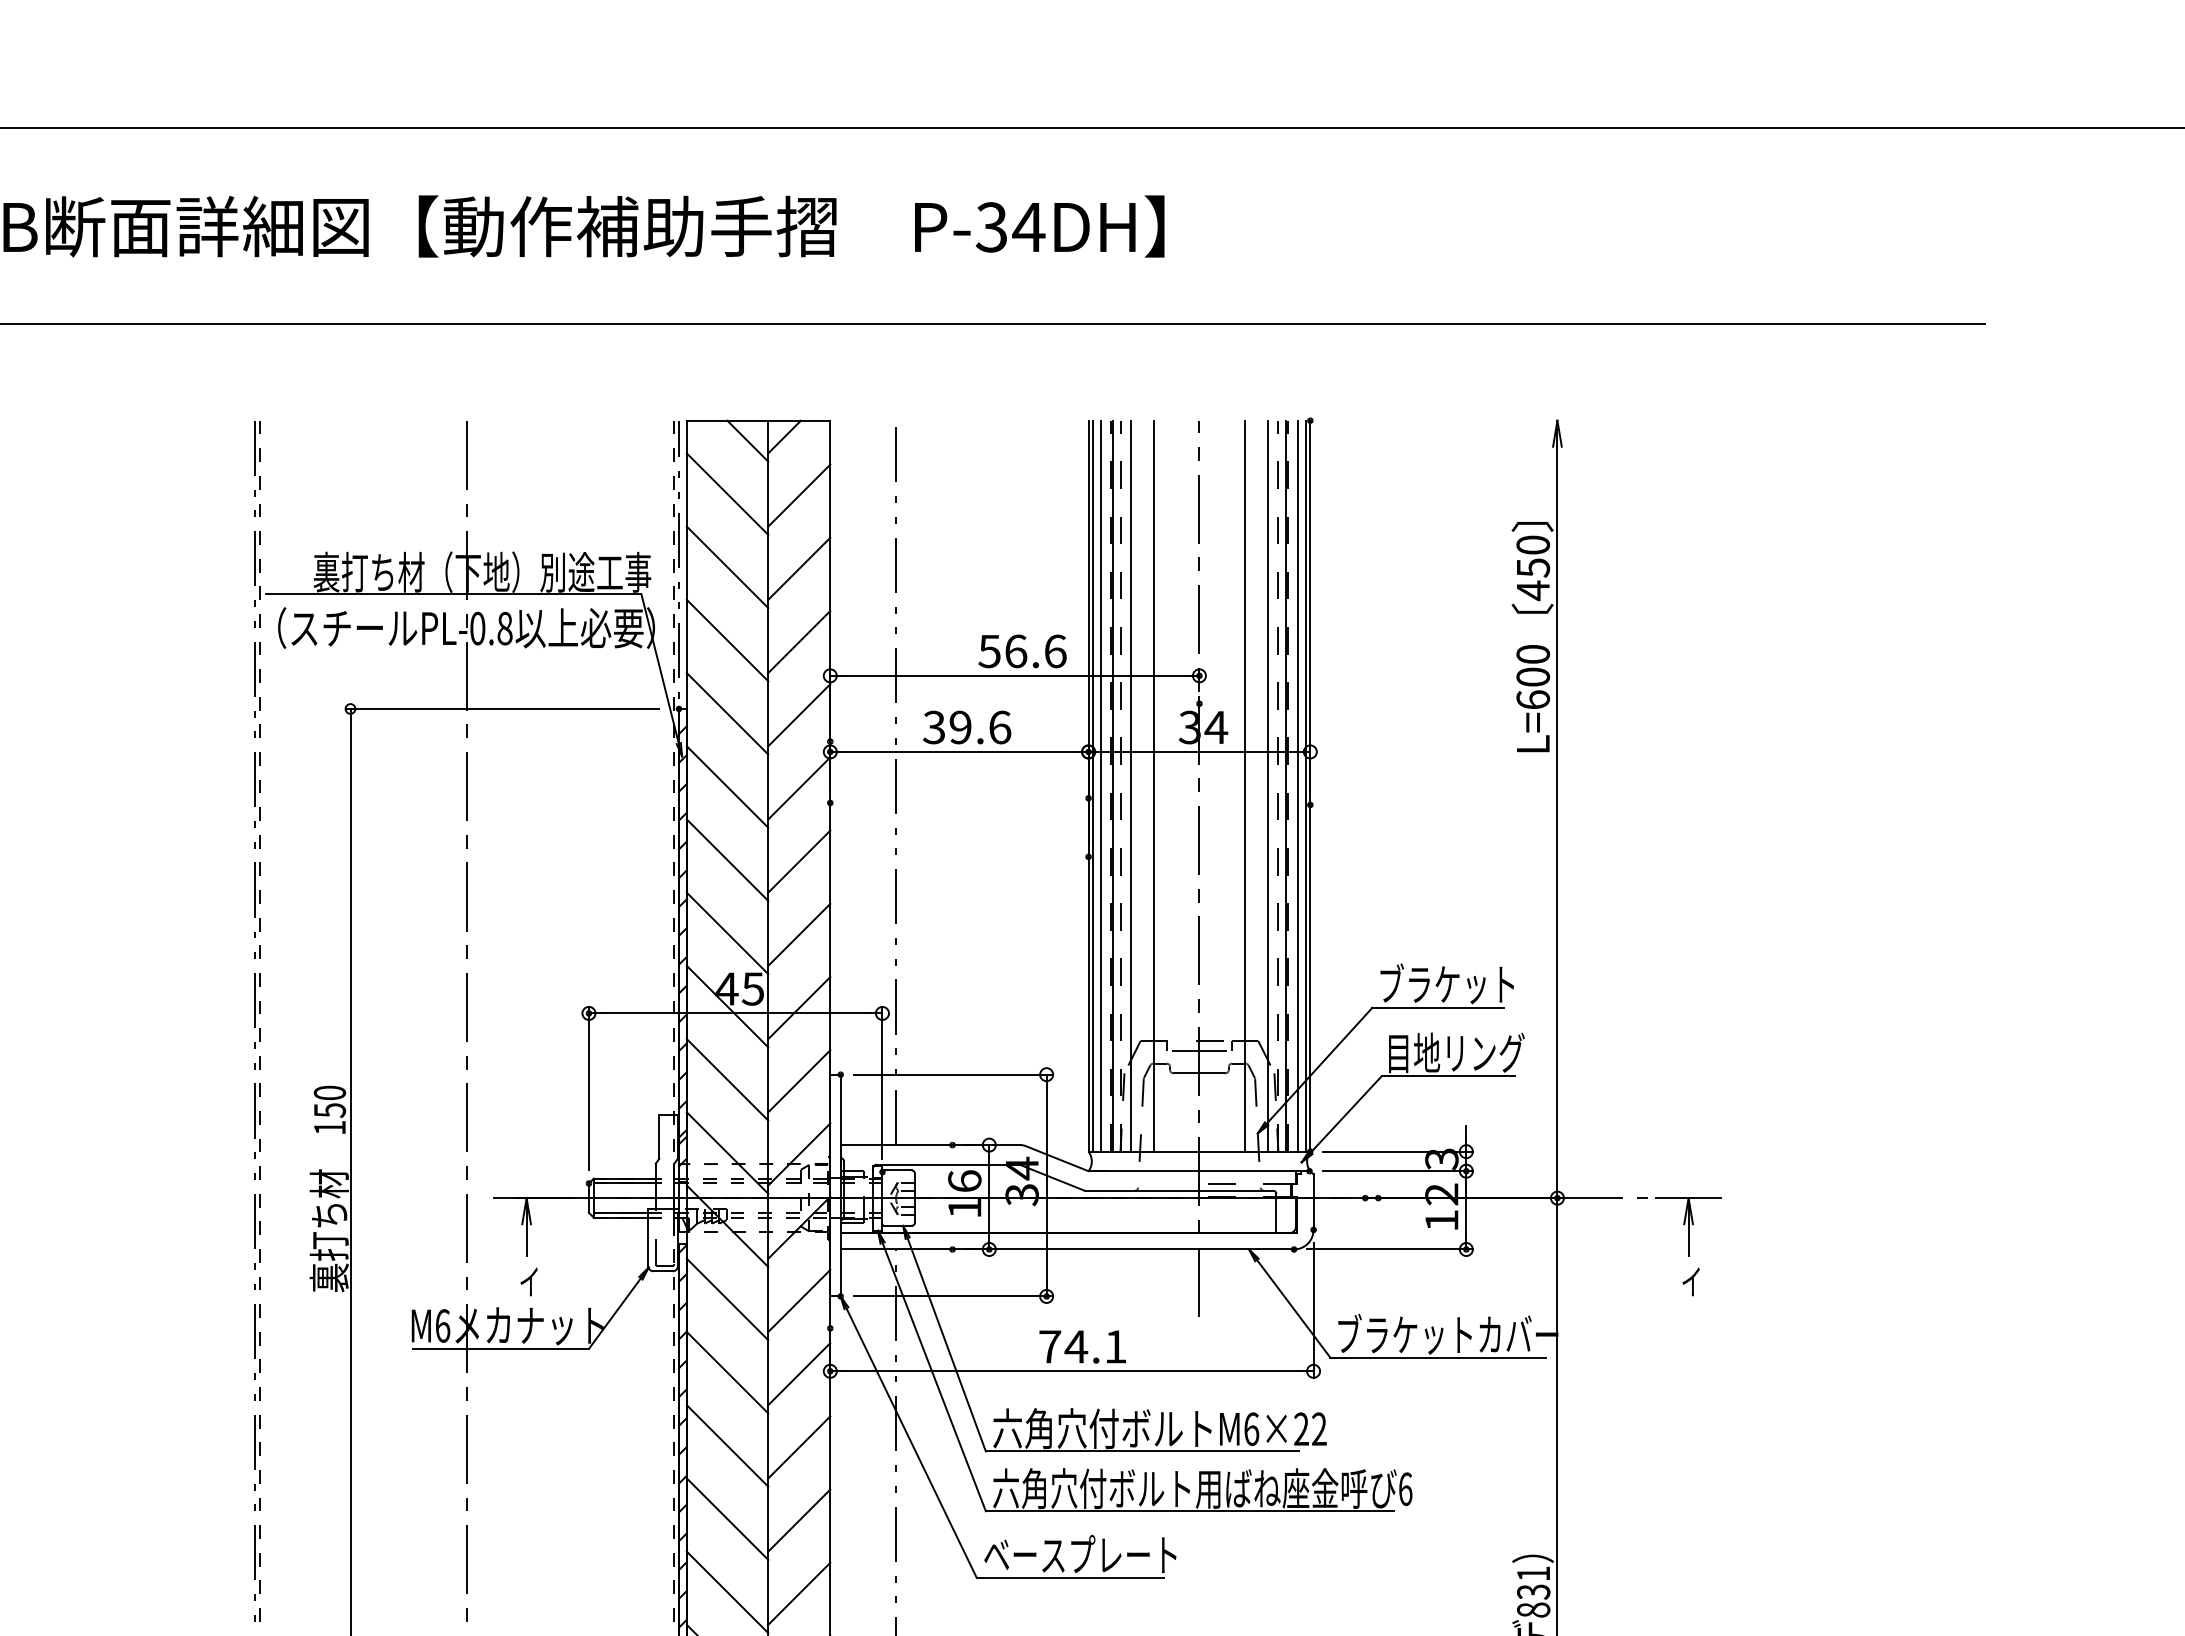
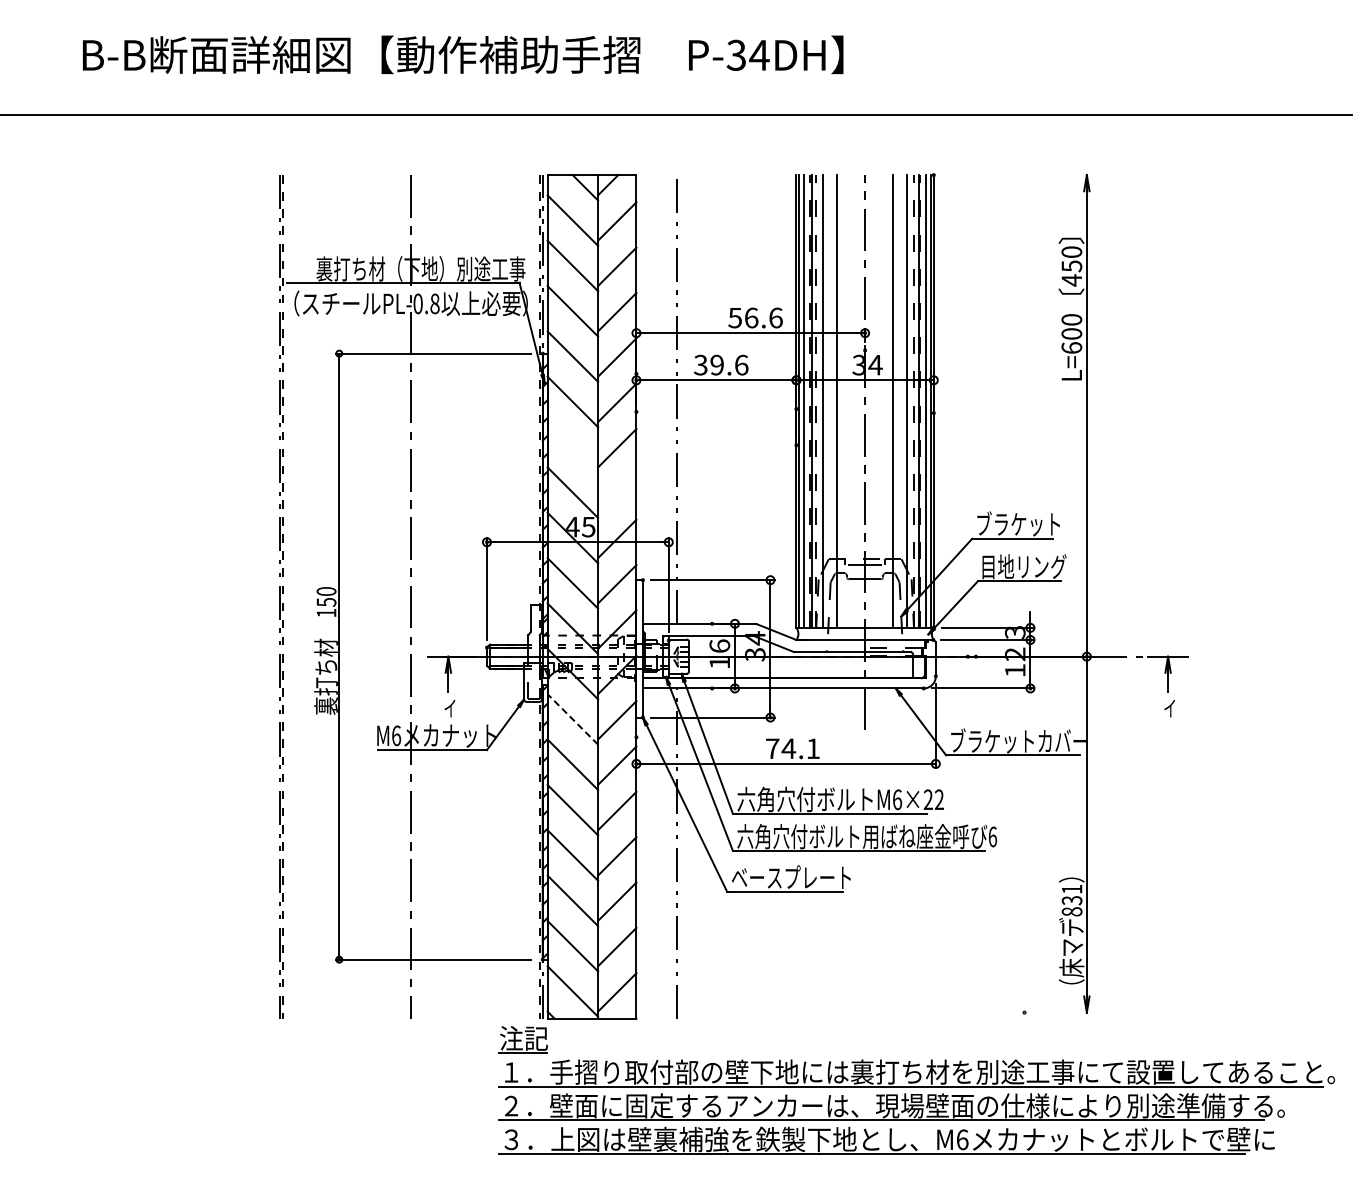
line: (727, 860) -> (572, 447), removed
line: (799, 934) -> (617, 493), removed
line: (727, 1299) -> (572, 719), solid -> dashed

